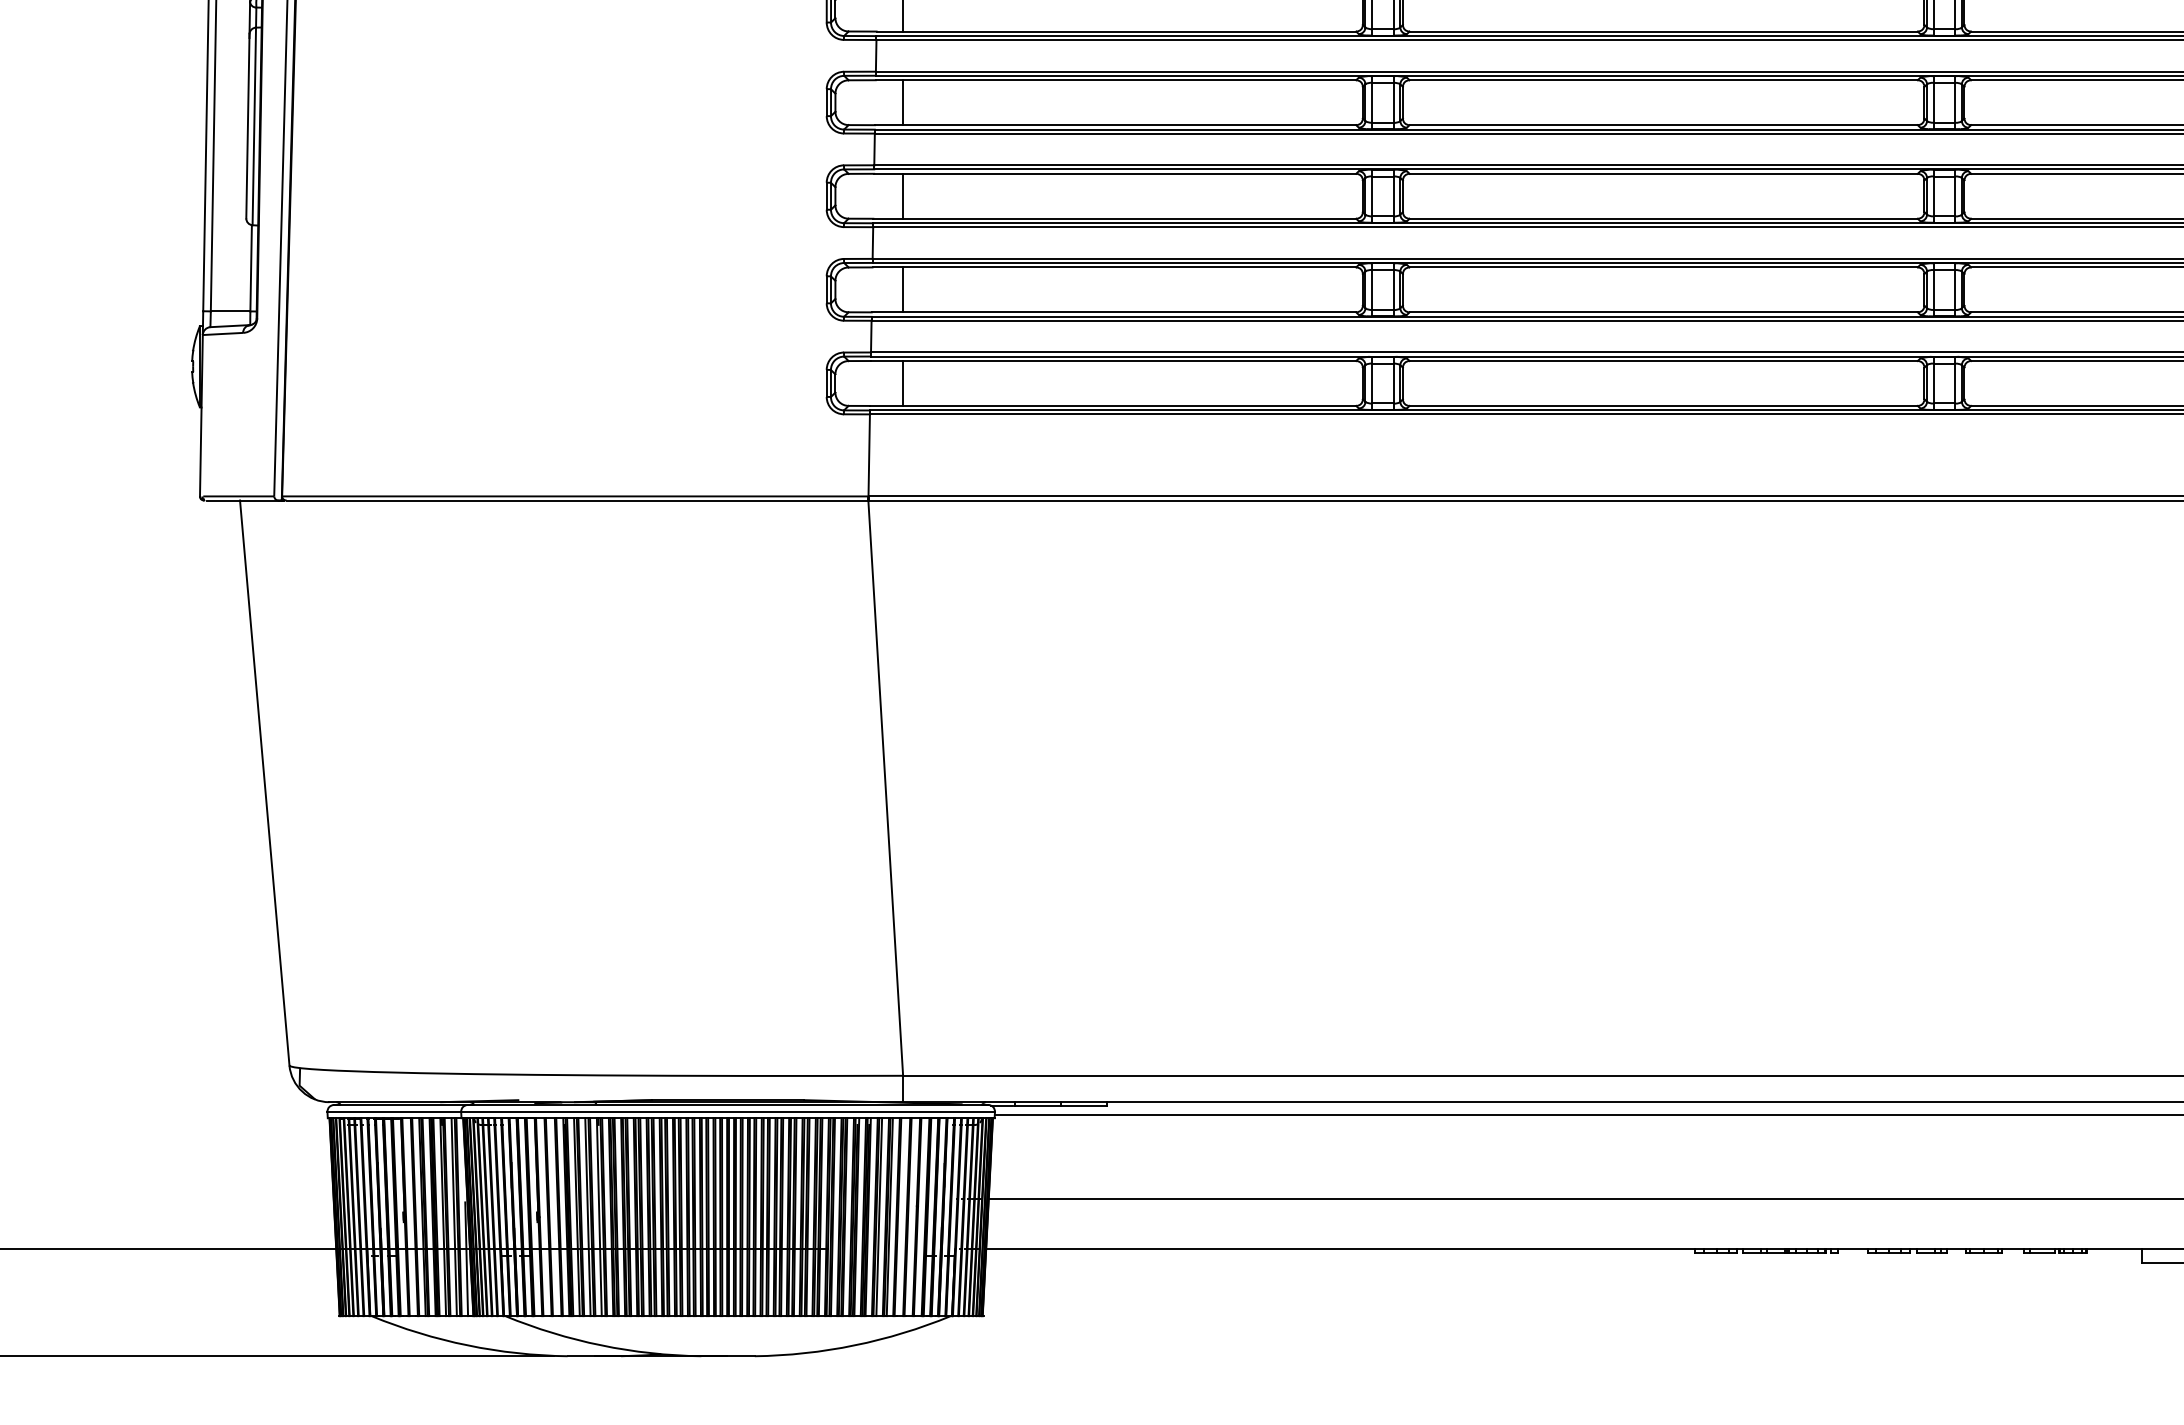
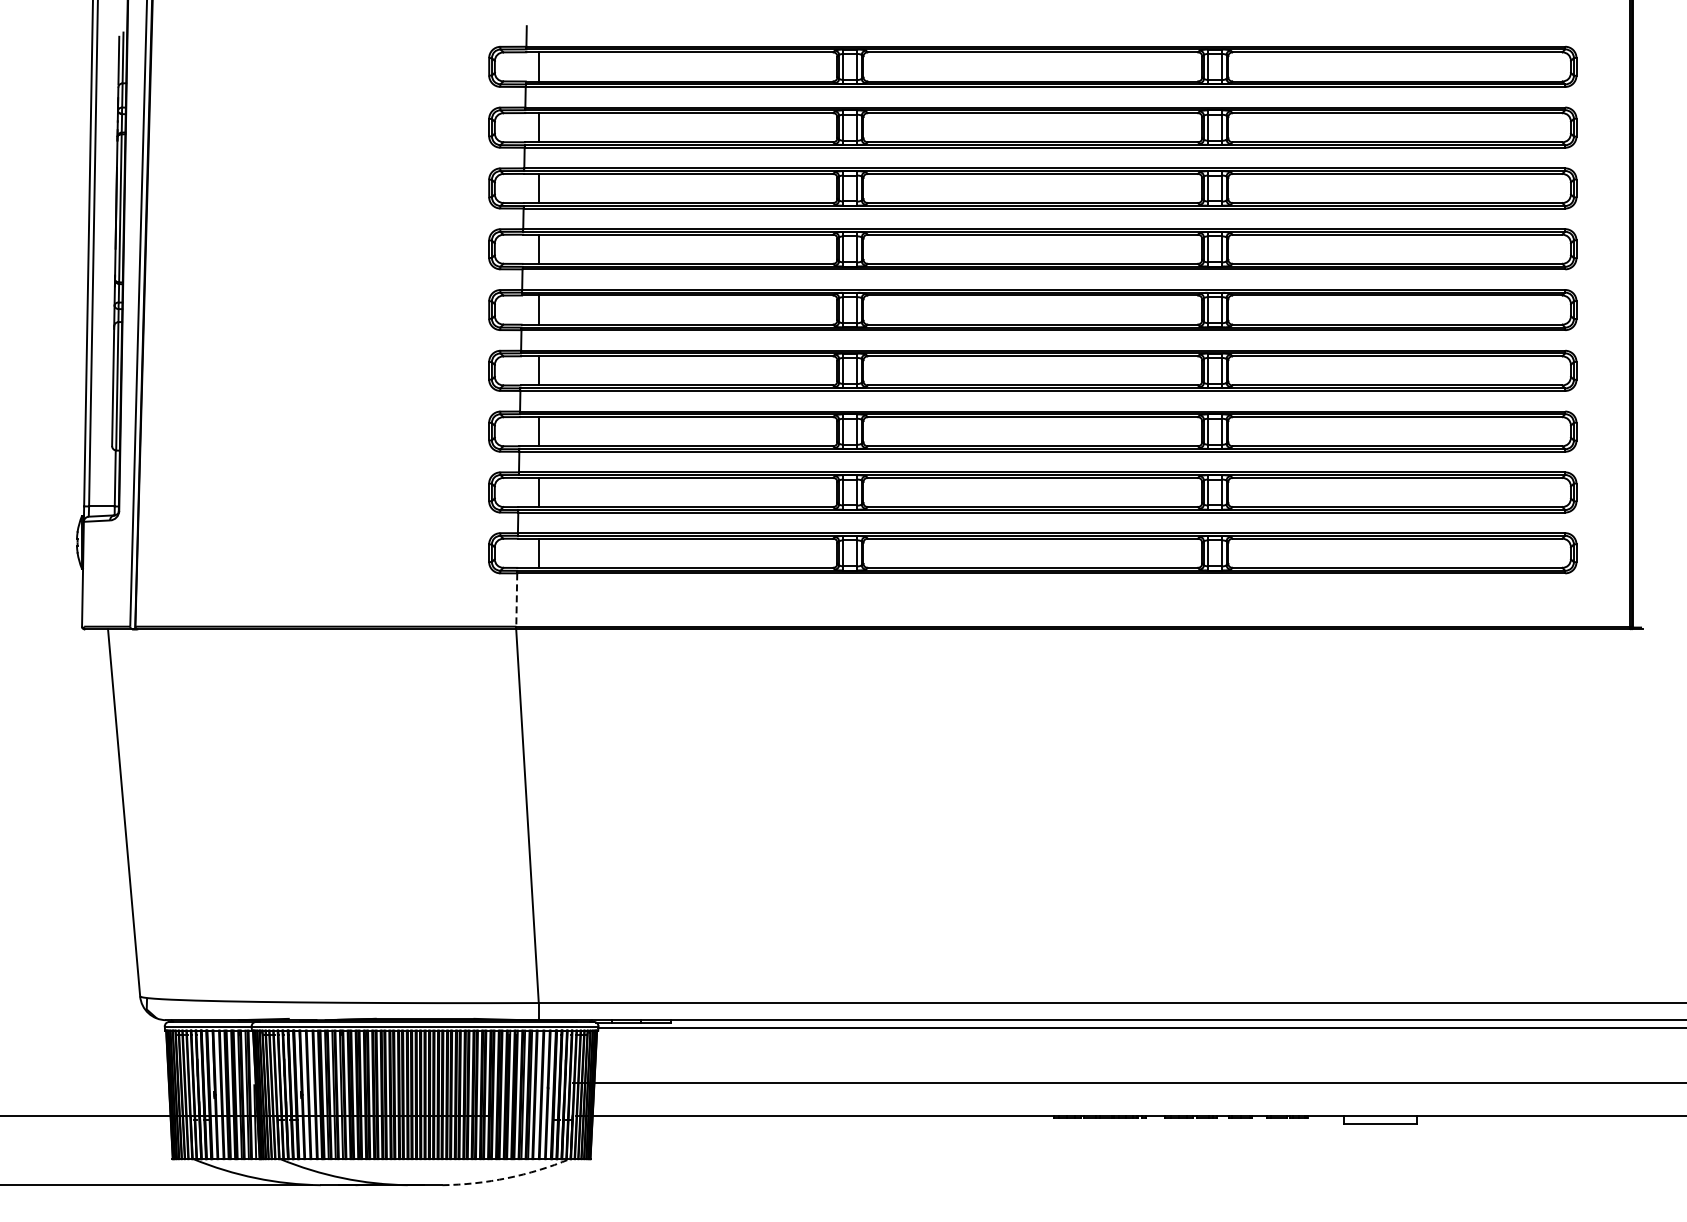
line: (868, 456) -> (516, 600), solid -> dashed
arc: (854, 1345) -> (507, 1178), solid -> dashed

